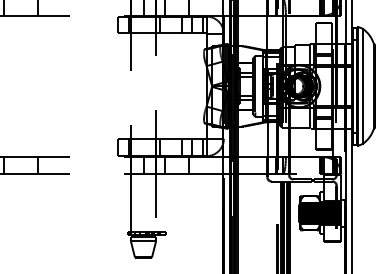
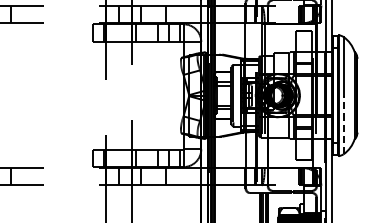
line: (363, 115) -> (344, 125), solid -> dashed

